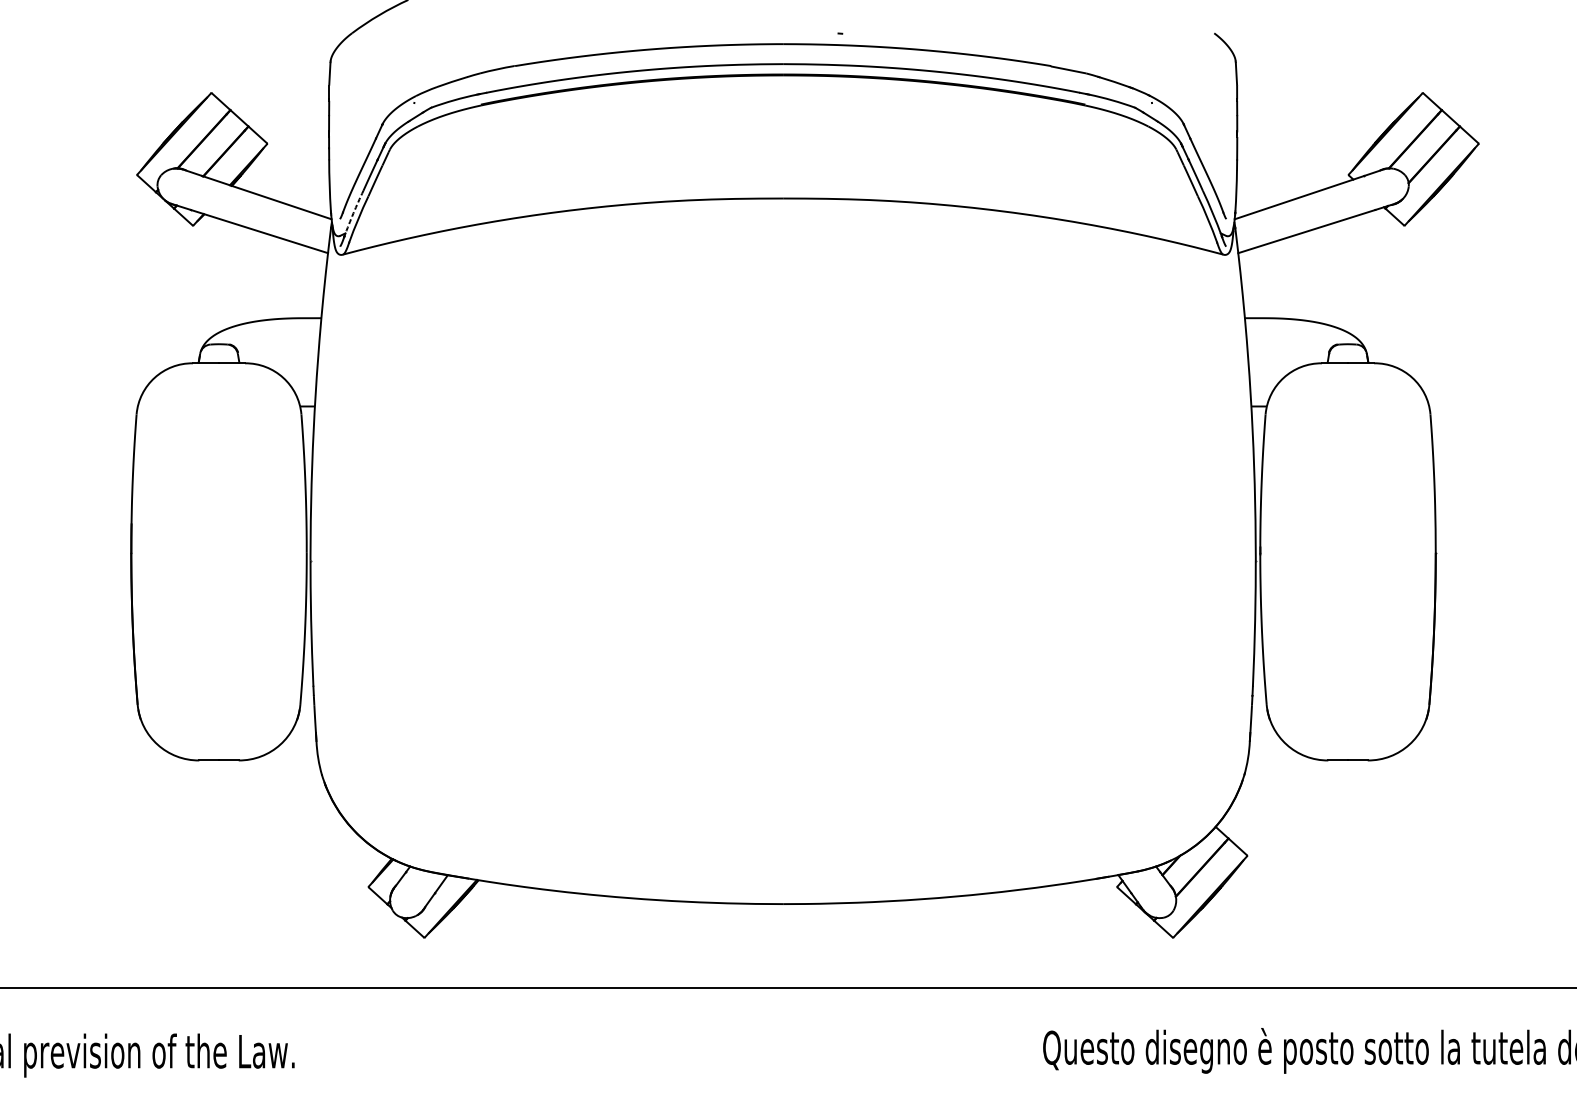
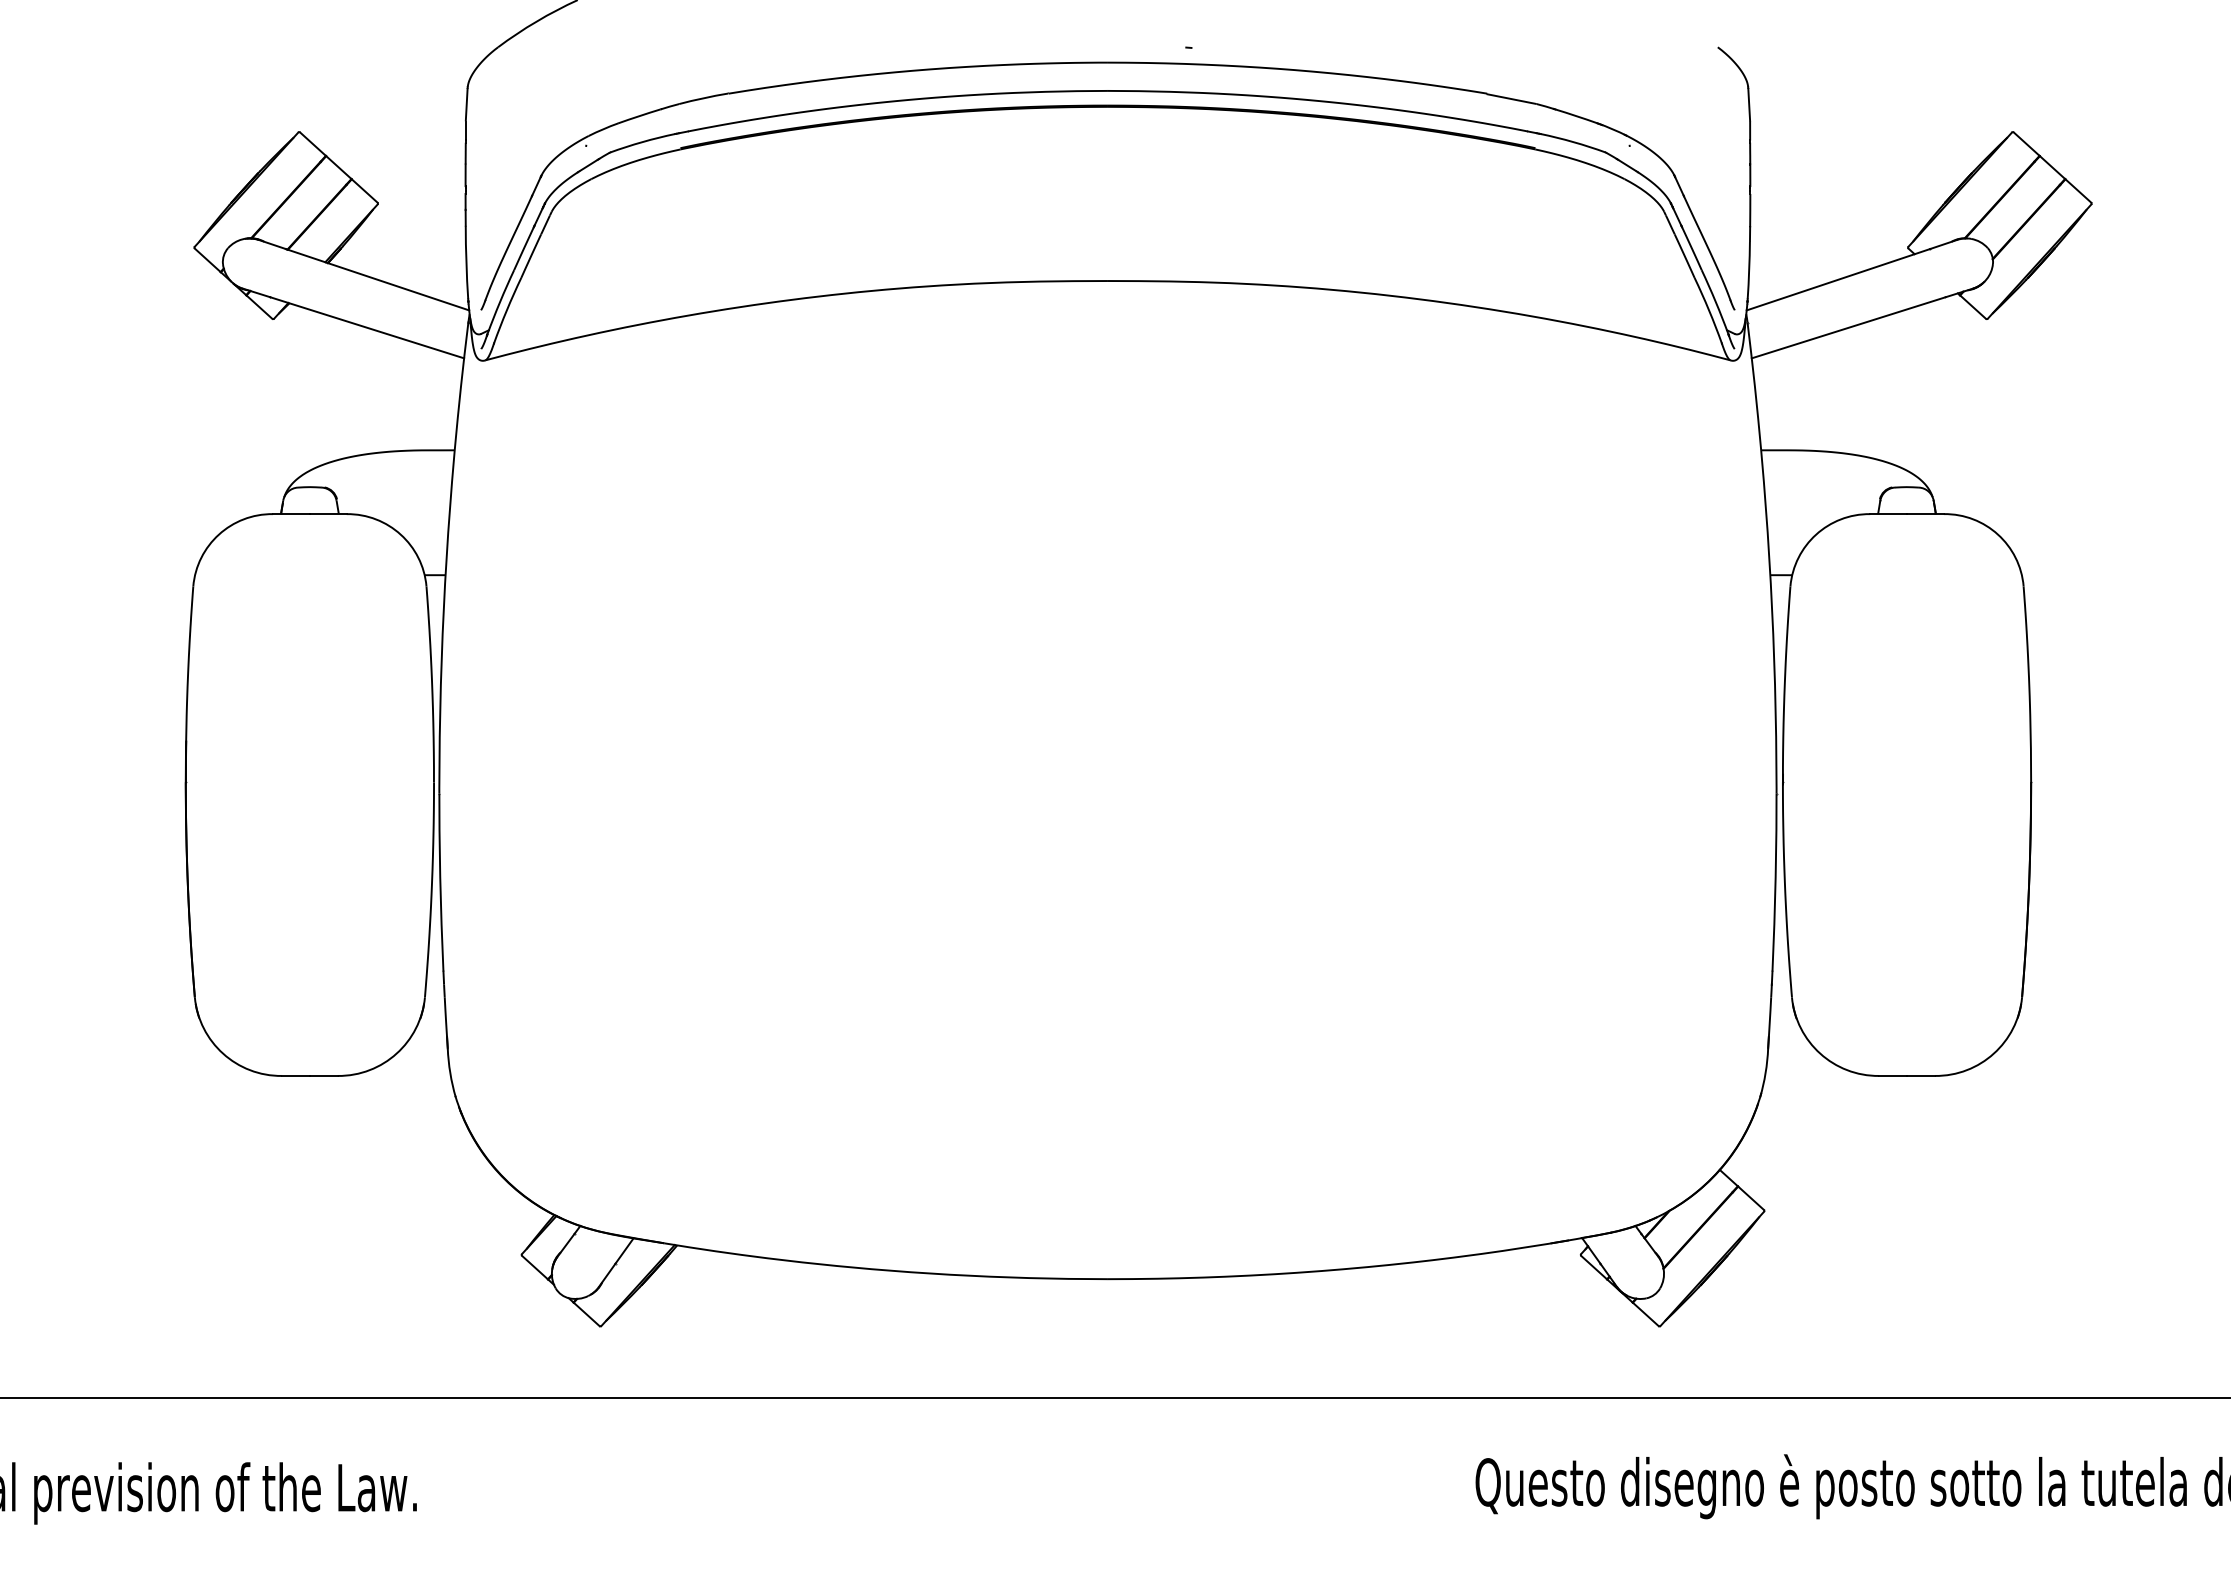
arc: (353, 213) -> (500, 302), dashed -> solid

